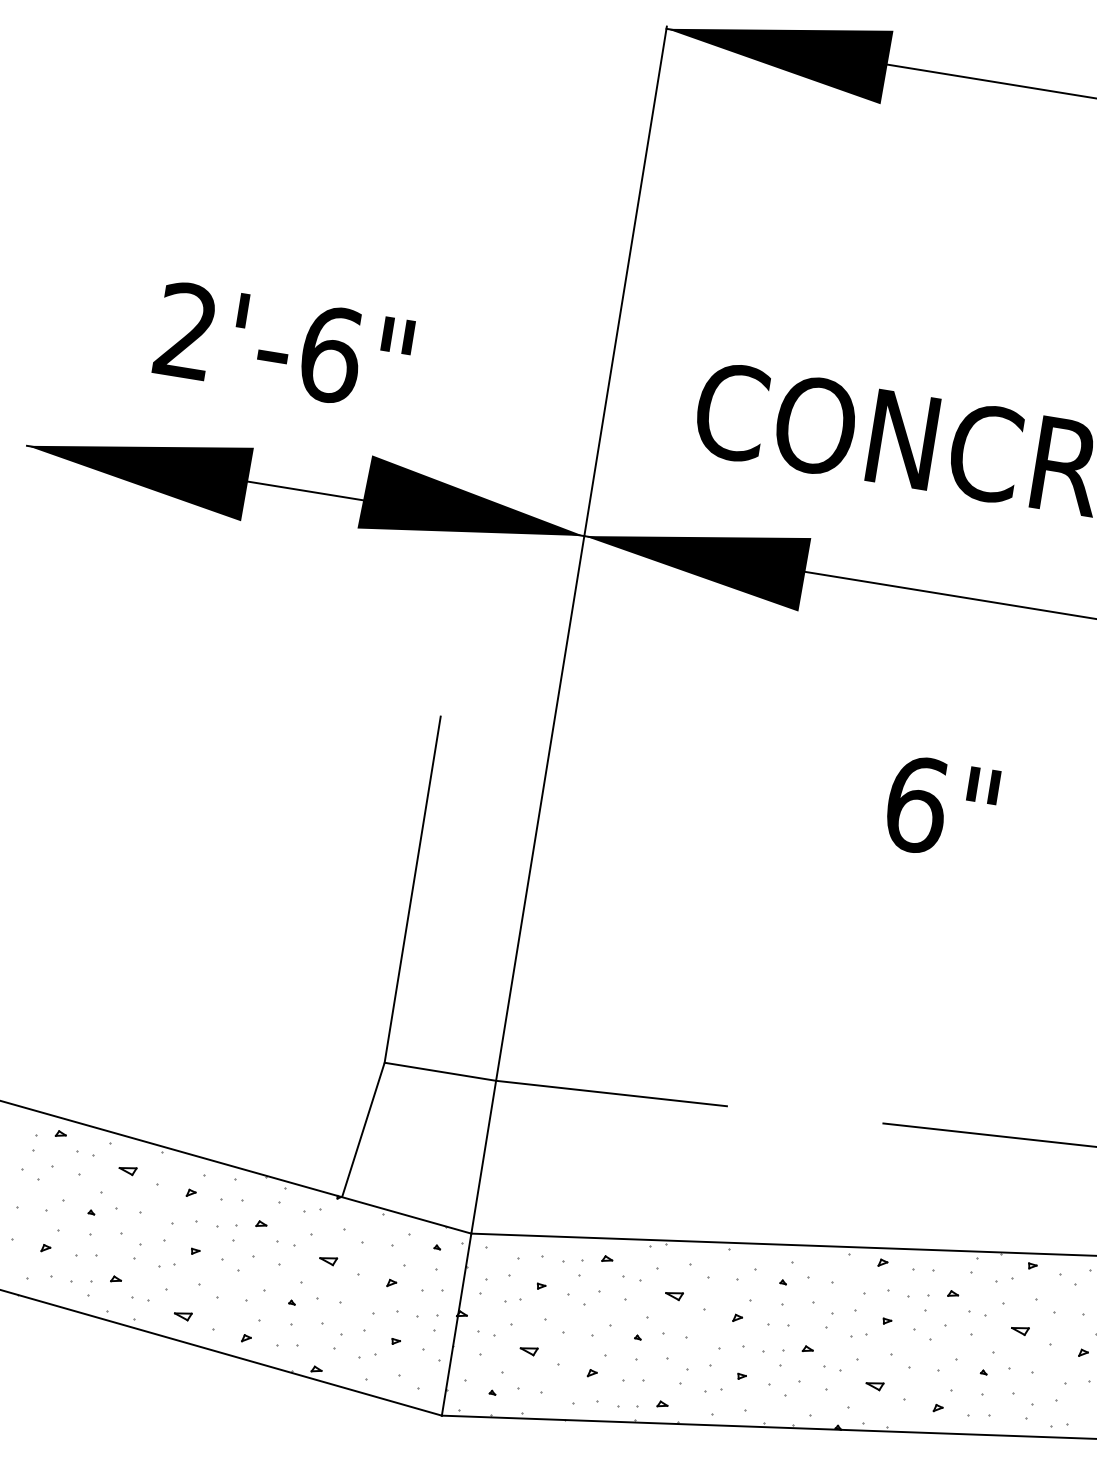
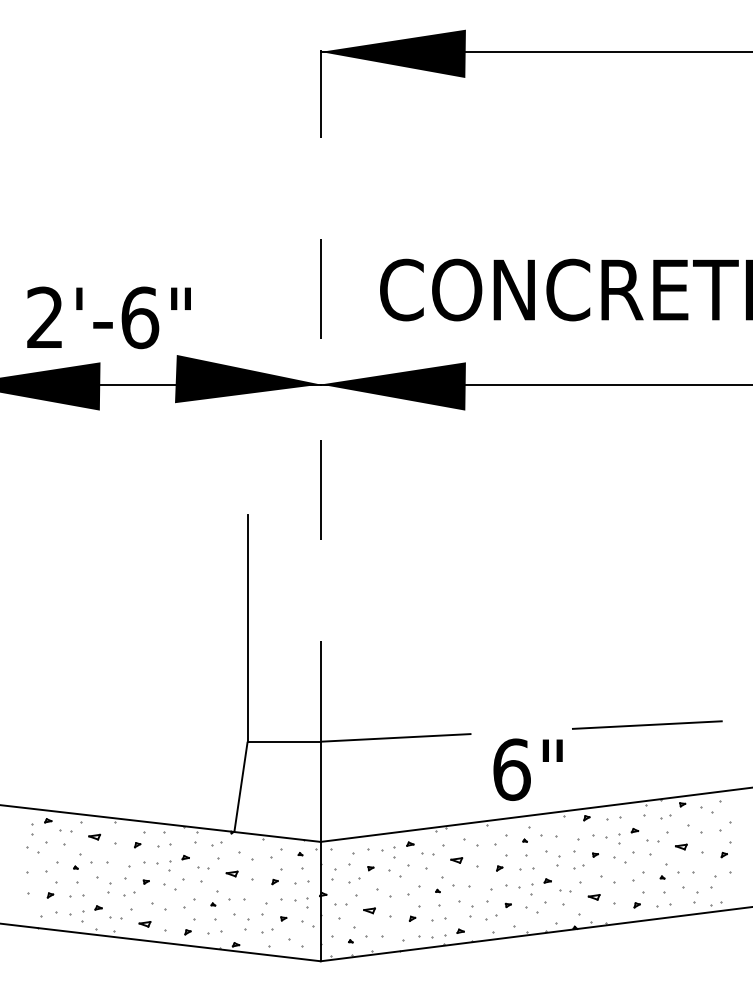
text: (282, 346) -> (108, 317), moved
line: (581, 554) -> (320, 396), solid -> dashed
text: (940, 808) -> (527, 769), moved

